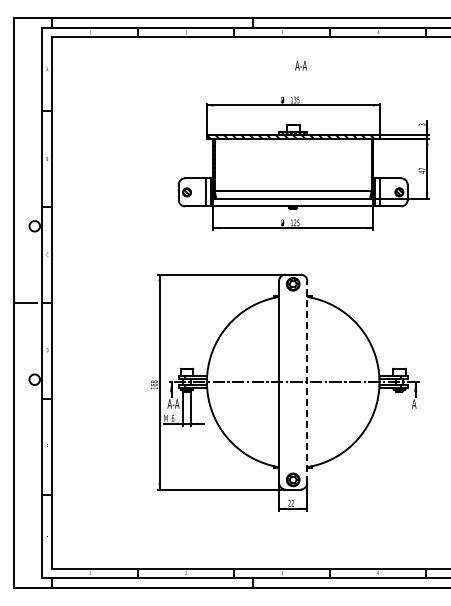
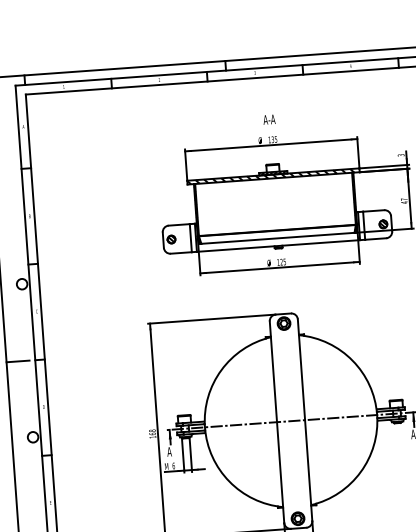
text: (301, 65) -> (269, 119), moved
line: (307, 381) -> (305, 419), dashed -> solid
text: (175, 403) -> (175, 450), A-A -> A

